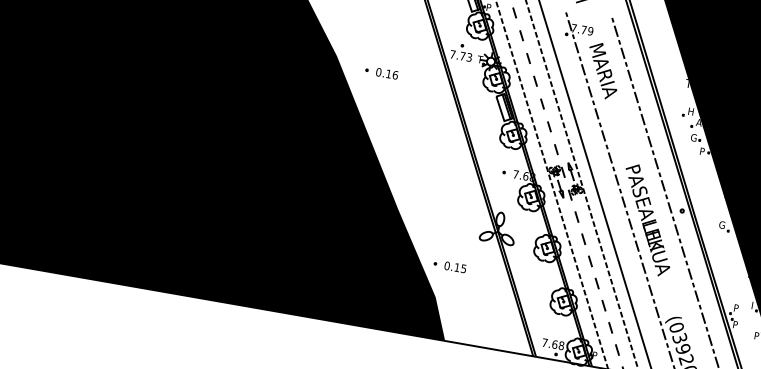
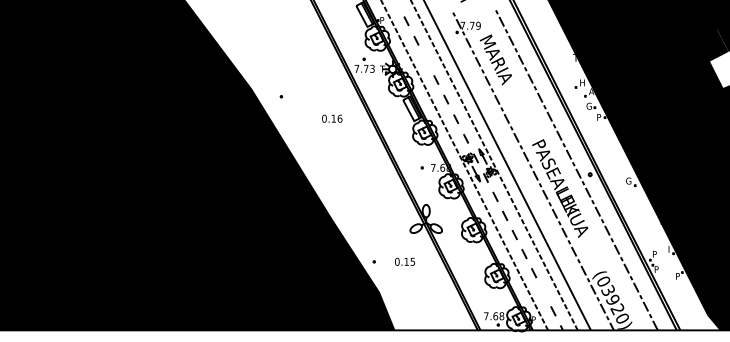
line: (528, 58) -> (426, 60), removed
text: (387, 73) -> (332, 118), moved
text: (456, 267) -> (405, 261), moved
line: (610, 328) -> (543, 292), removed

